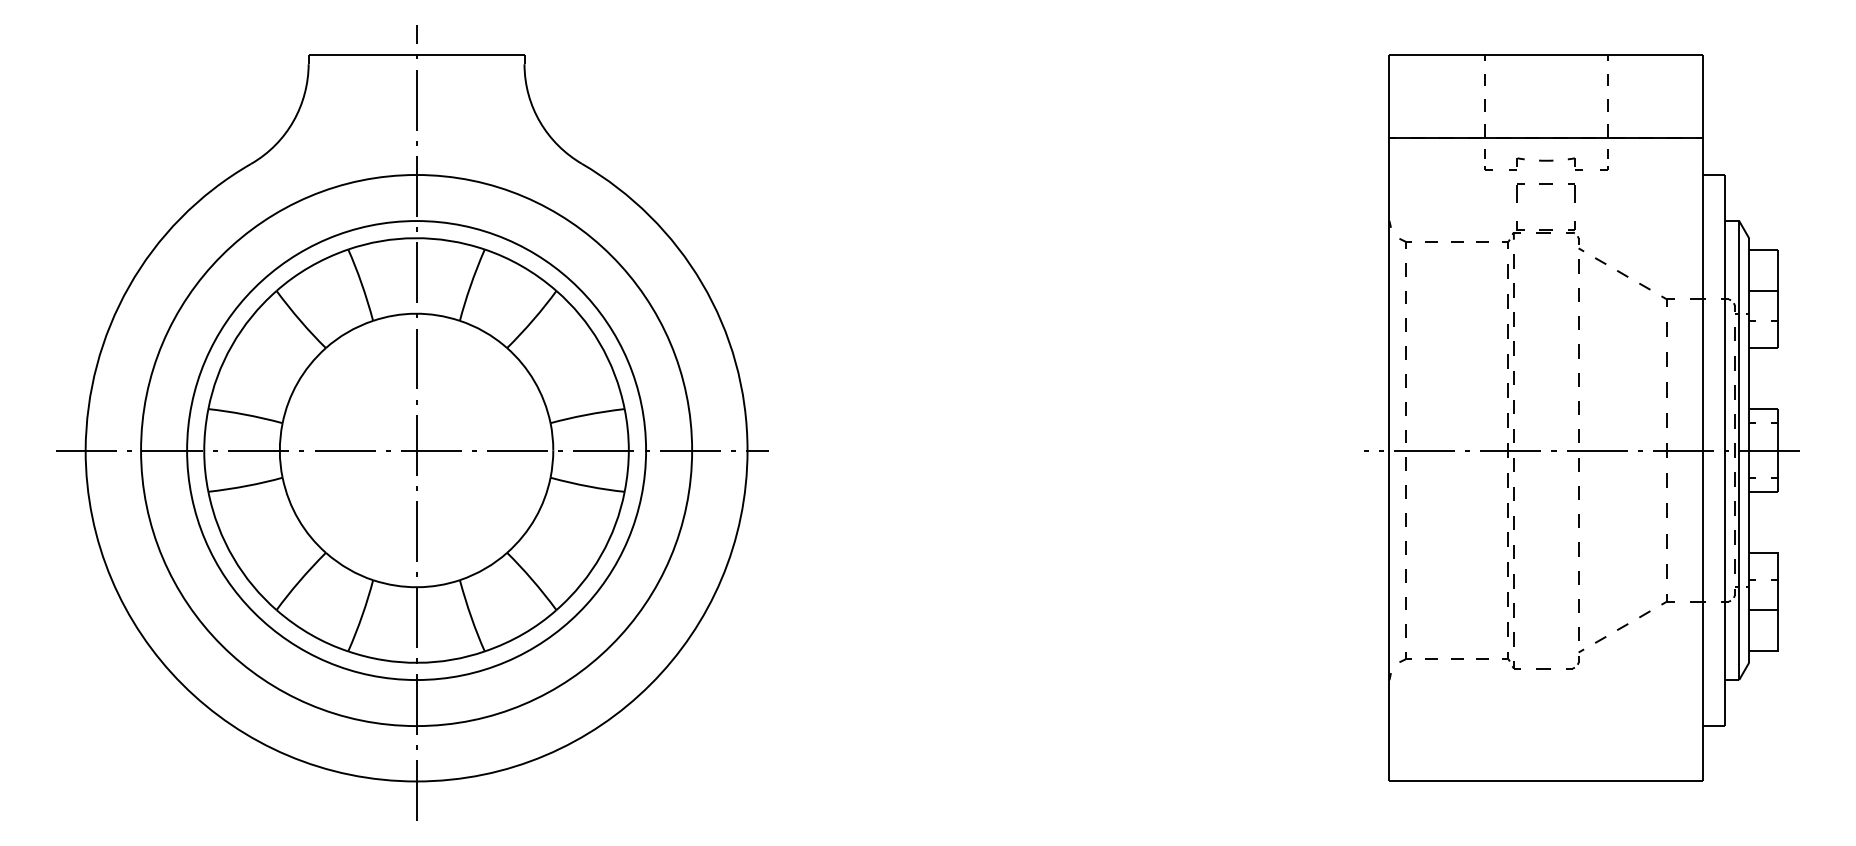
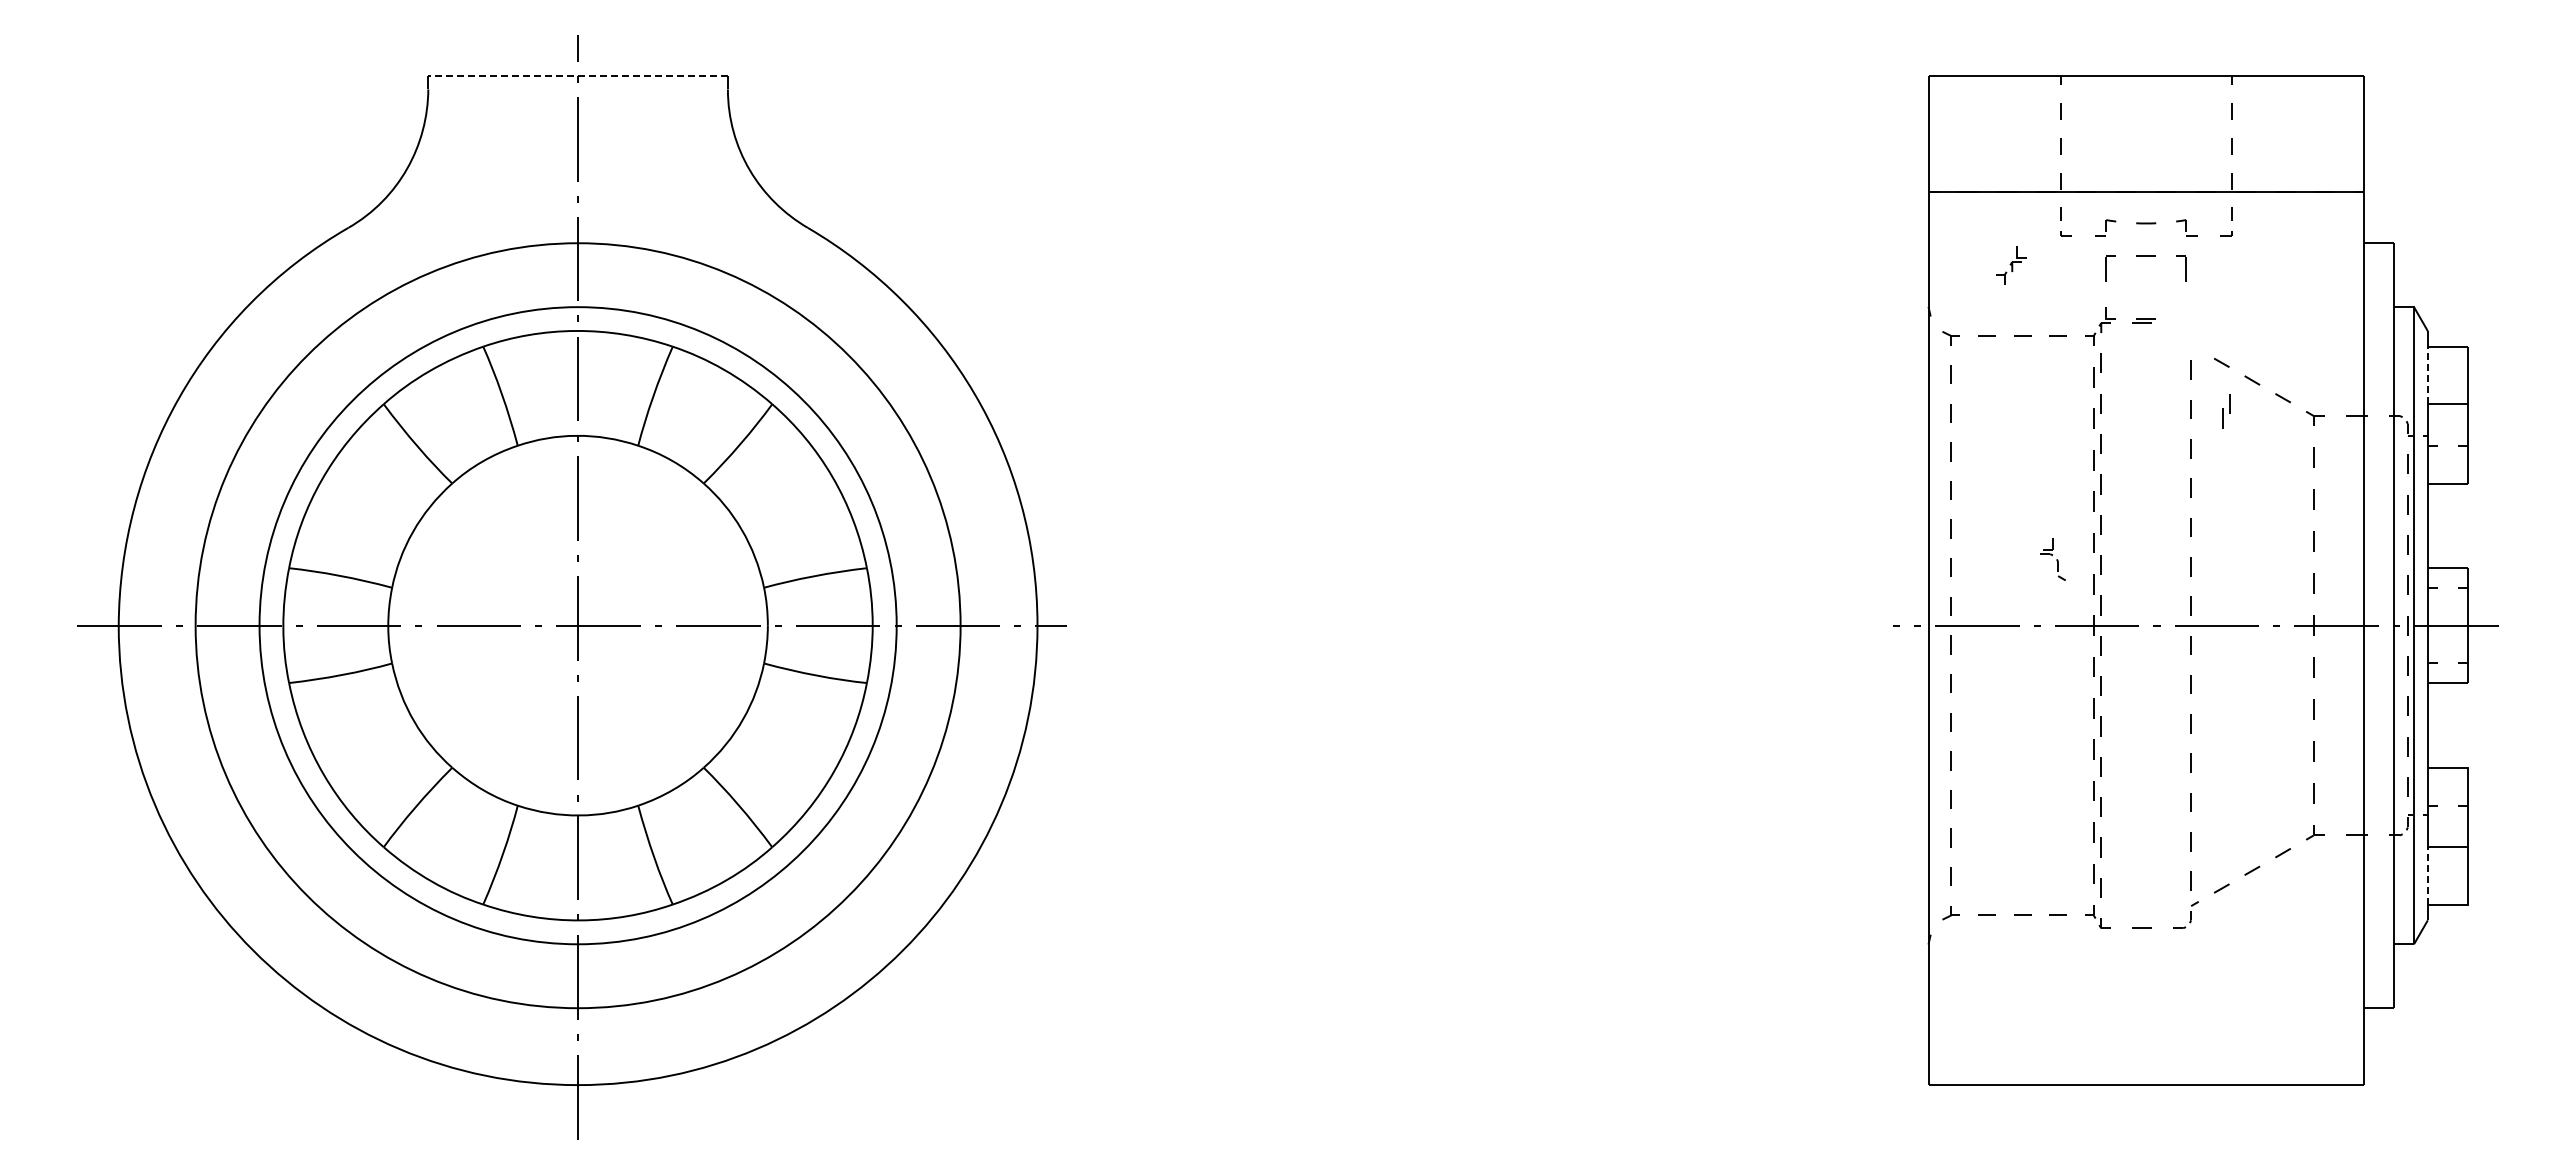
line: (416, 54) -> (578, 76), solid -> dashed
part: (1449, 191) -> (2011, 265), added
part: (1574, 236) -> (2052, 559), moved
line: (1748, 269) -> (2427, 374), solid -> dashed
part: (1604, 296) -> (2226, 411), added
line: (1748, 630) -> (2427, 875), solid -> dashed

